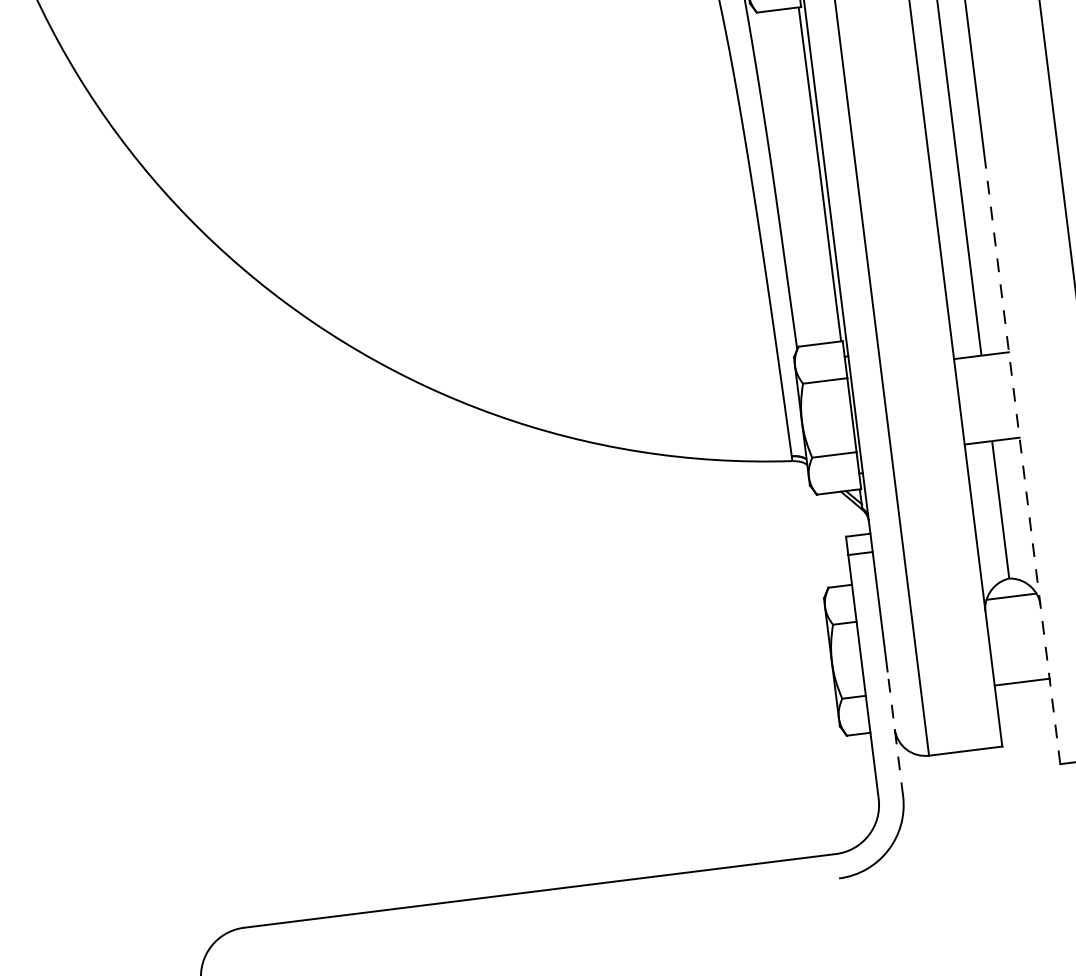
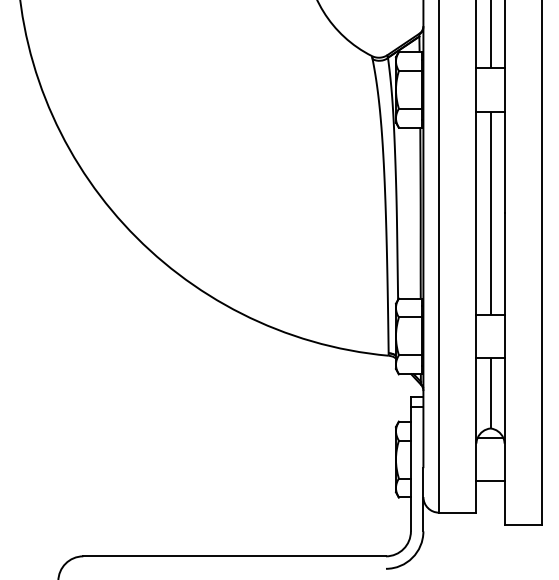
line: (1022, 457) -> (504, 368), dashed -> solid
line: (895, 733) -> (423, 499), dashed -> solid

